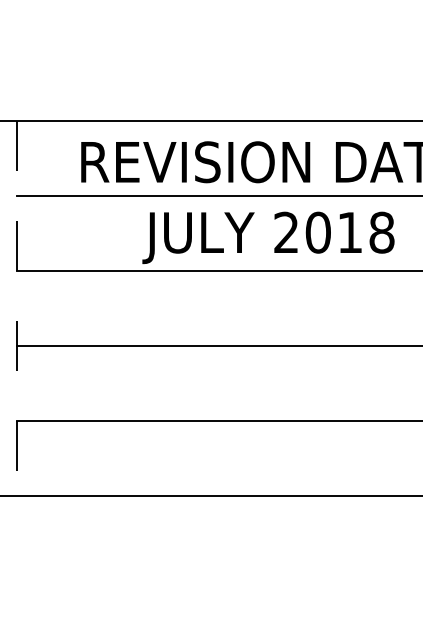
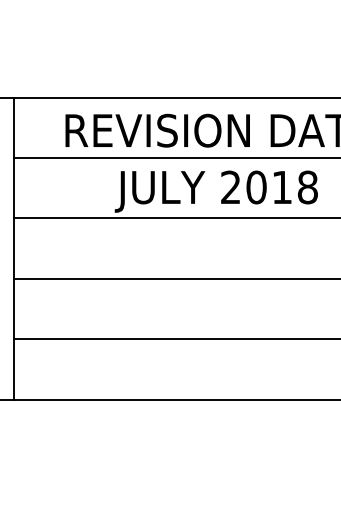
line: (16, 308) -> (13, 248), dashed -> solid

